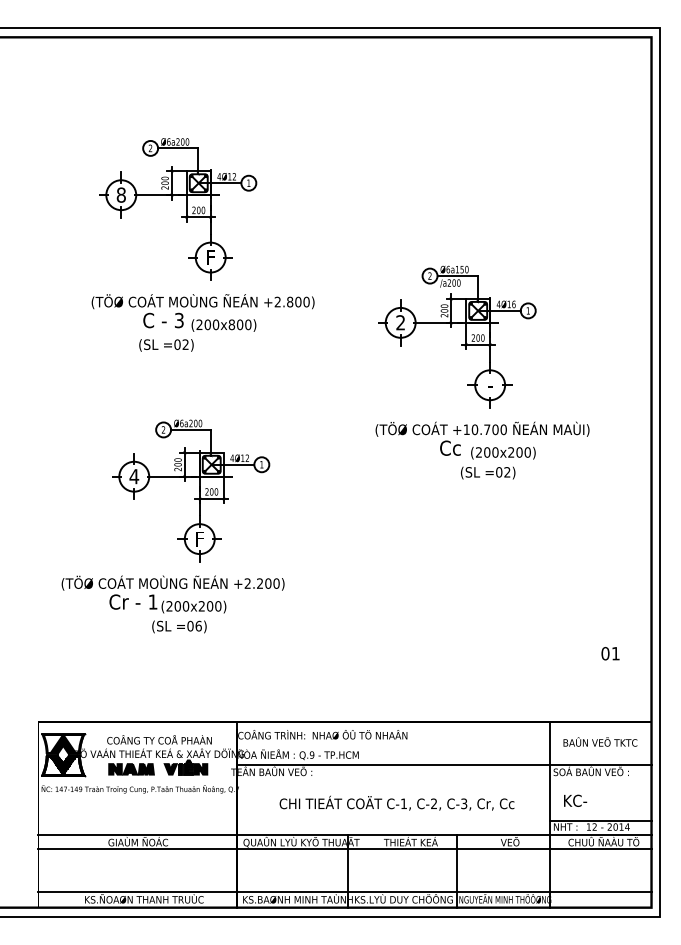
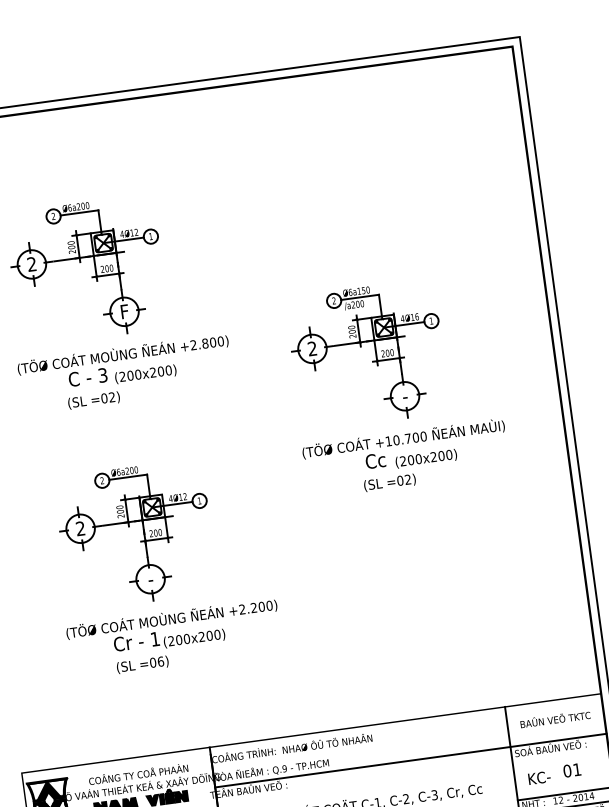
text: (120, 194) -> (31, 263), 8 -> 2
text: (231, 324) -> (152, 372), (200x800) -> (200x200)
text: (488, 472) -> (390, 482), moved
text: (134, 476) -> (80, 528), 4 -> 2
text: (199, 539) -> (150, 579), F -> -
text: (172, 594) -> (172, 629), moved
text: (610, 653) -> (572, 770), moved

